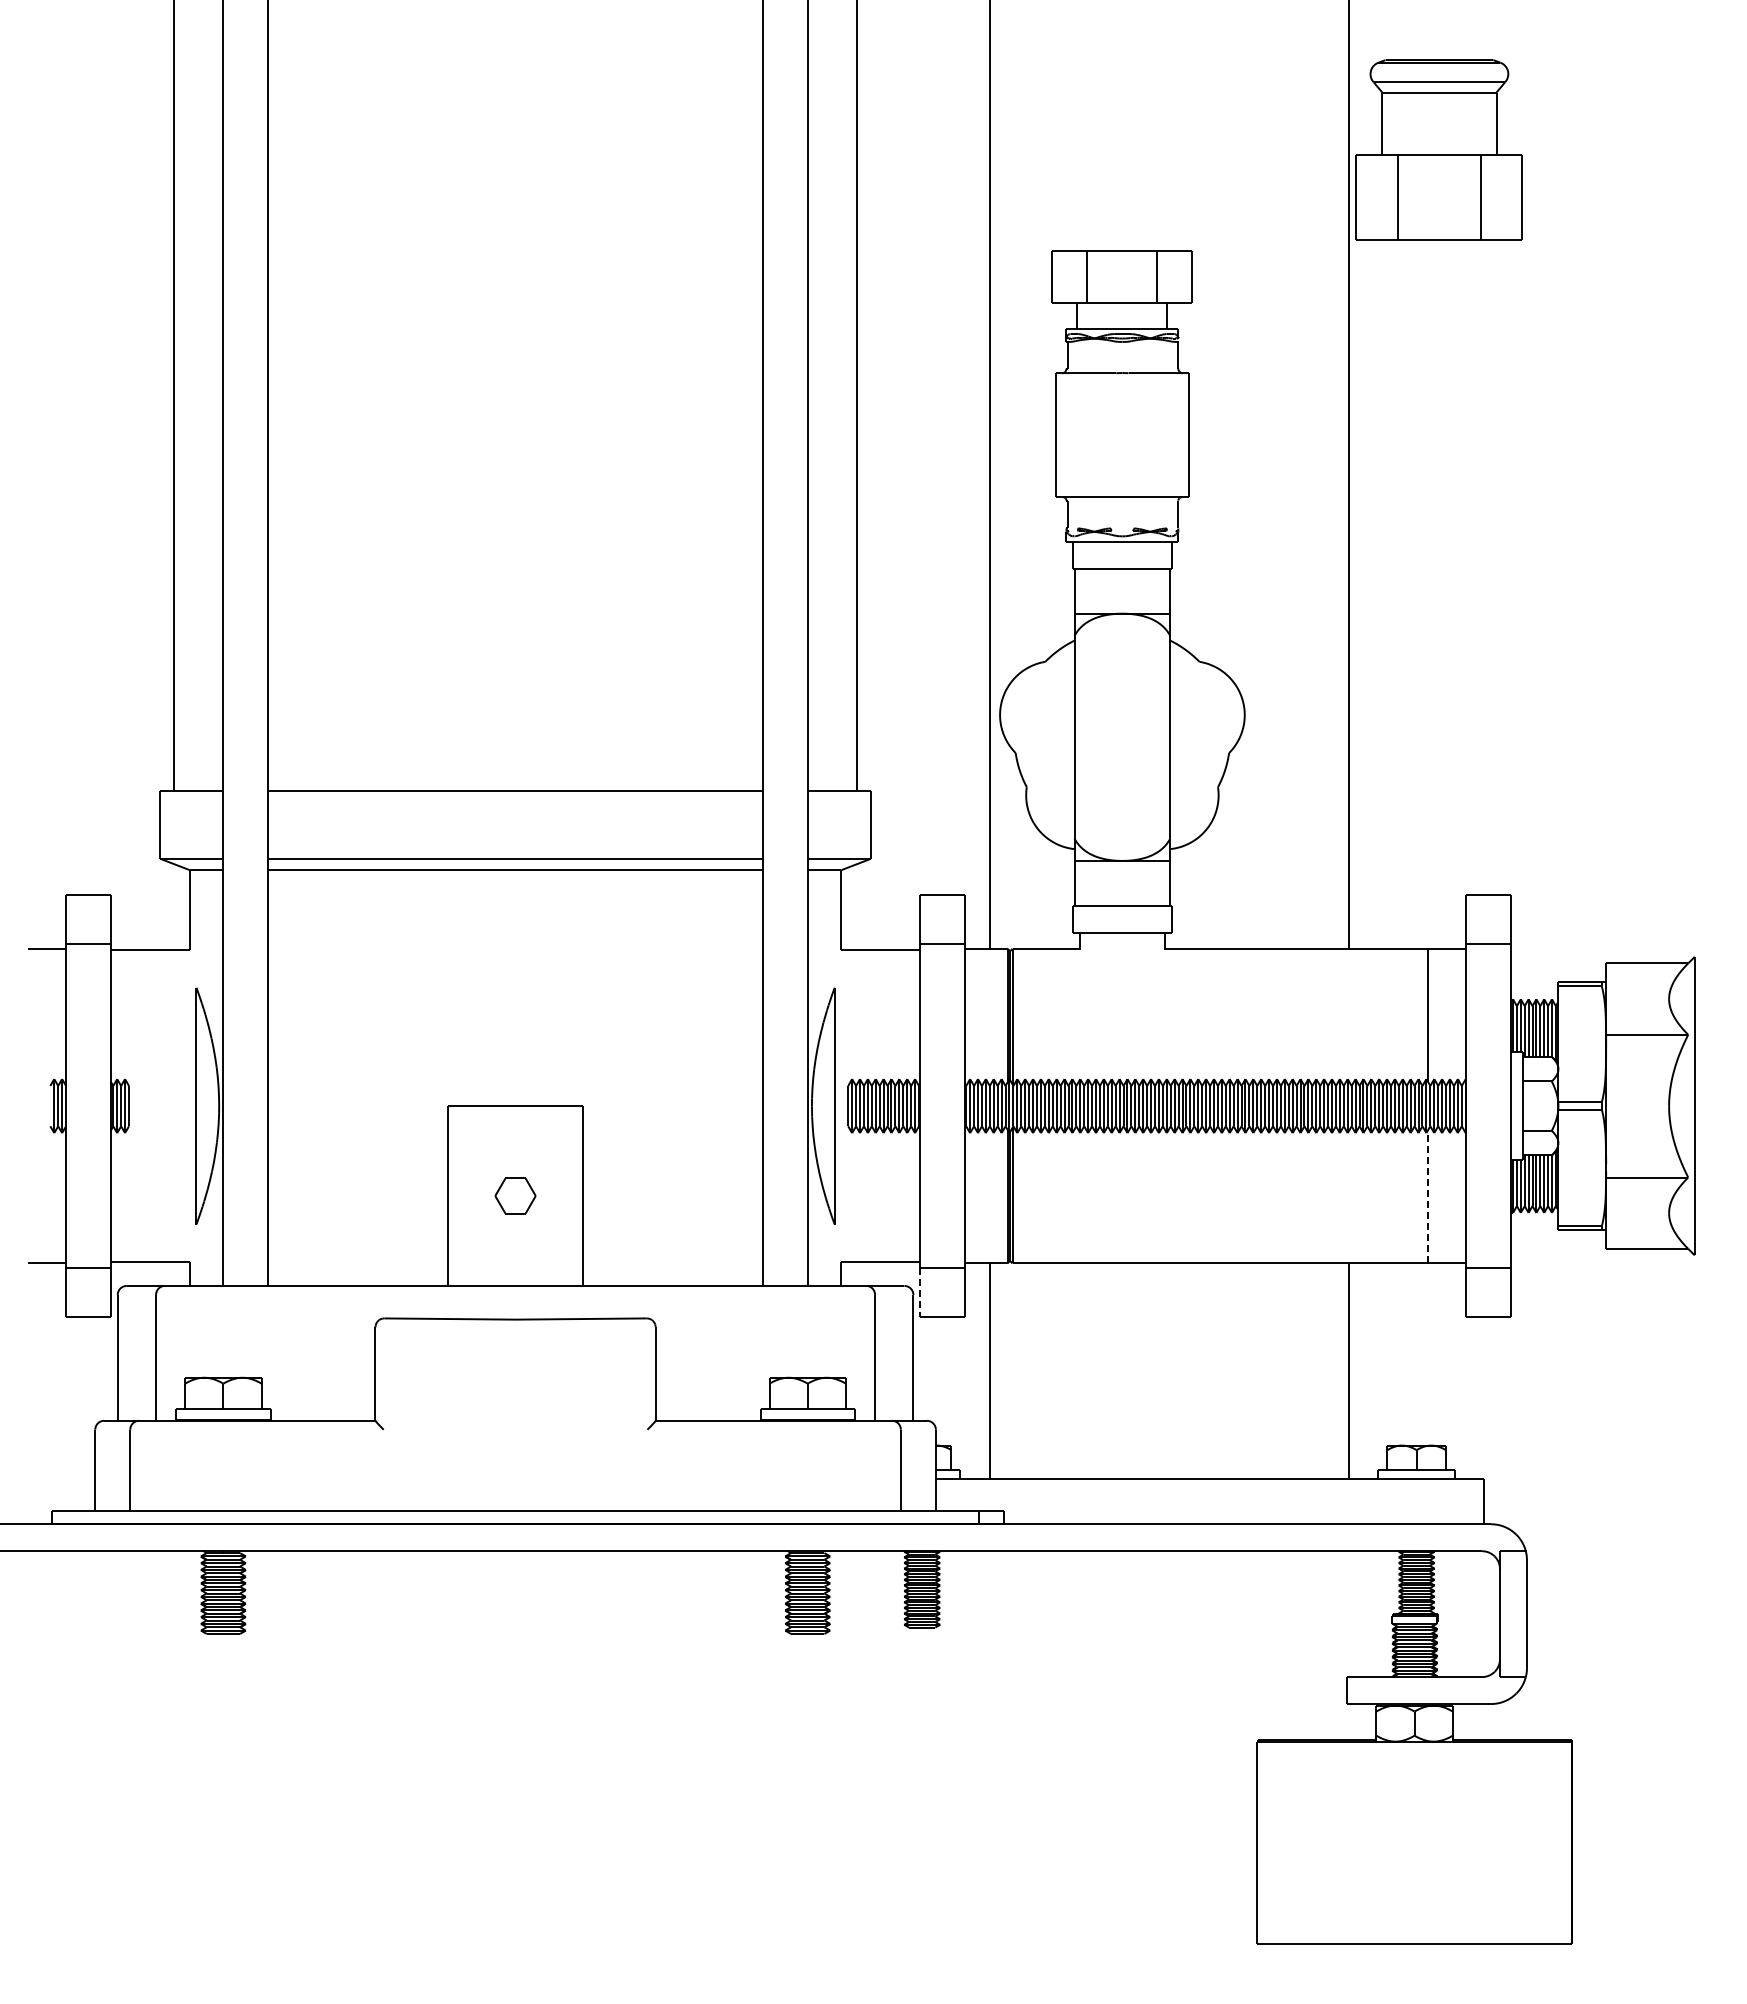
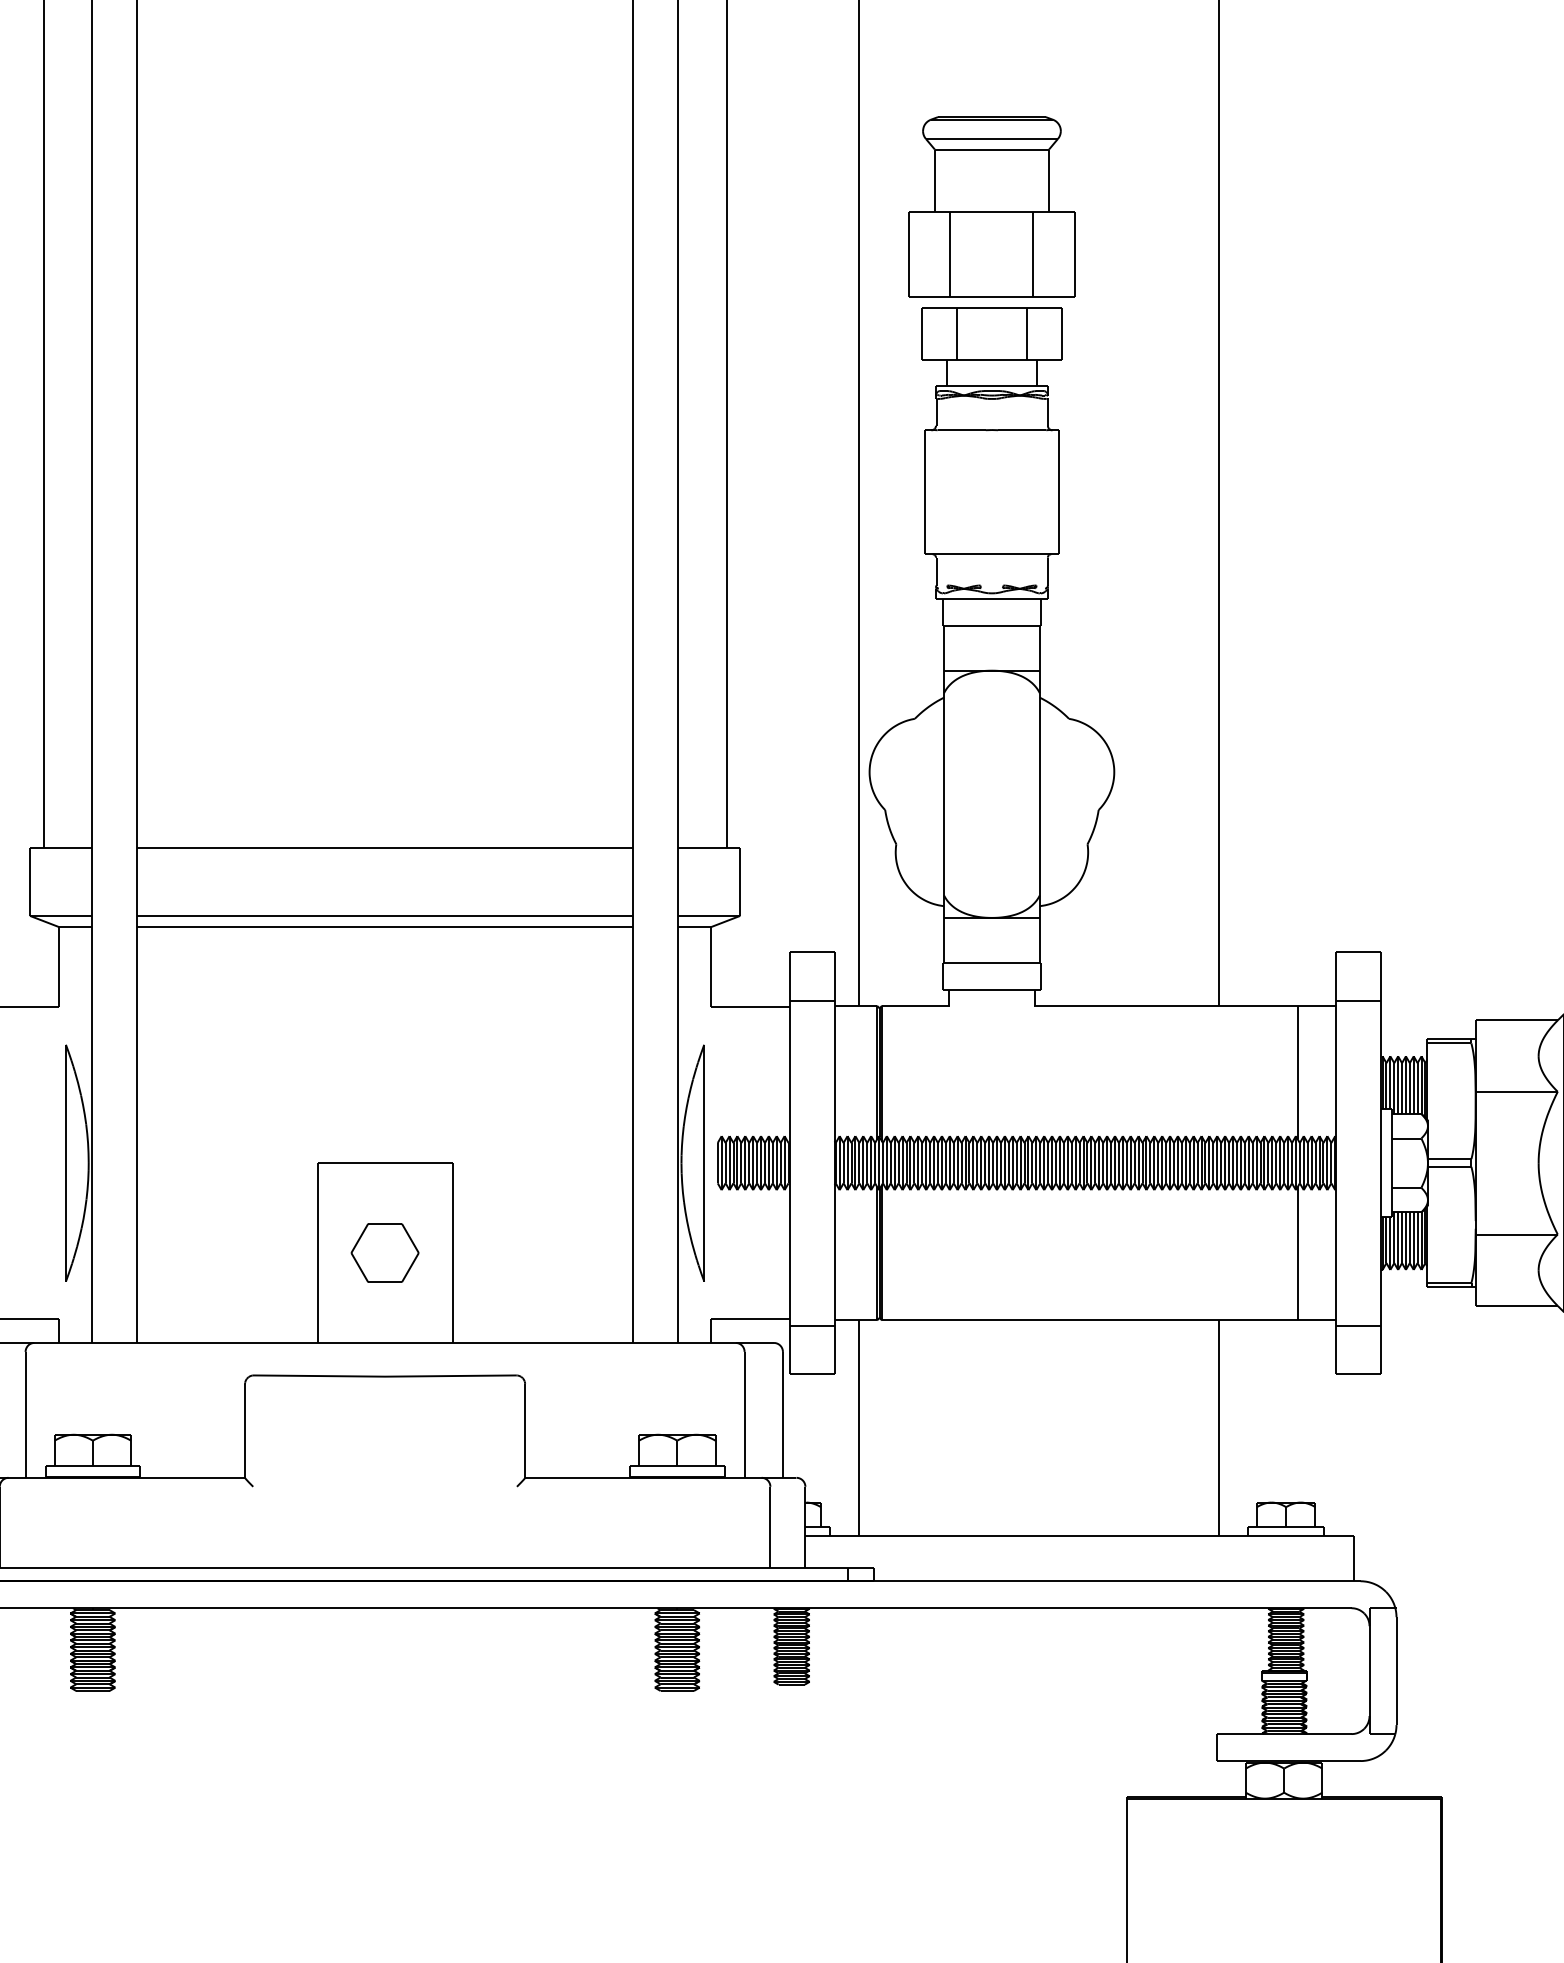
part: (1438, 149) -> (991, 206), moved
part: (515, 1195) -> (385, 1252), size x1.67
line: (1428, 1196) -> (1298, 1253), dashed -> solid
line: (920, 1293) -> (790, 1350), dashed -> solid

